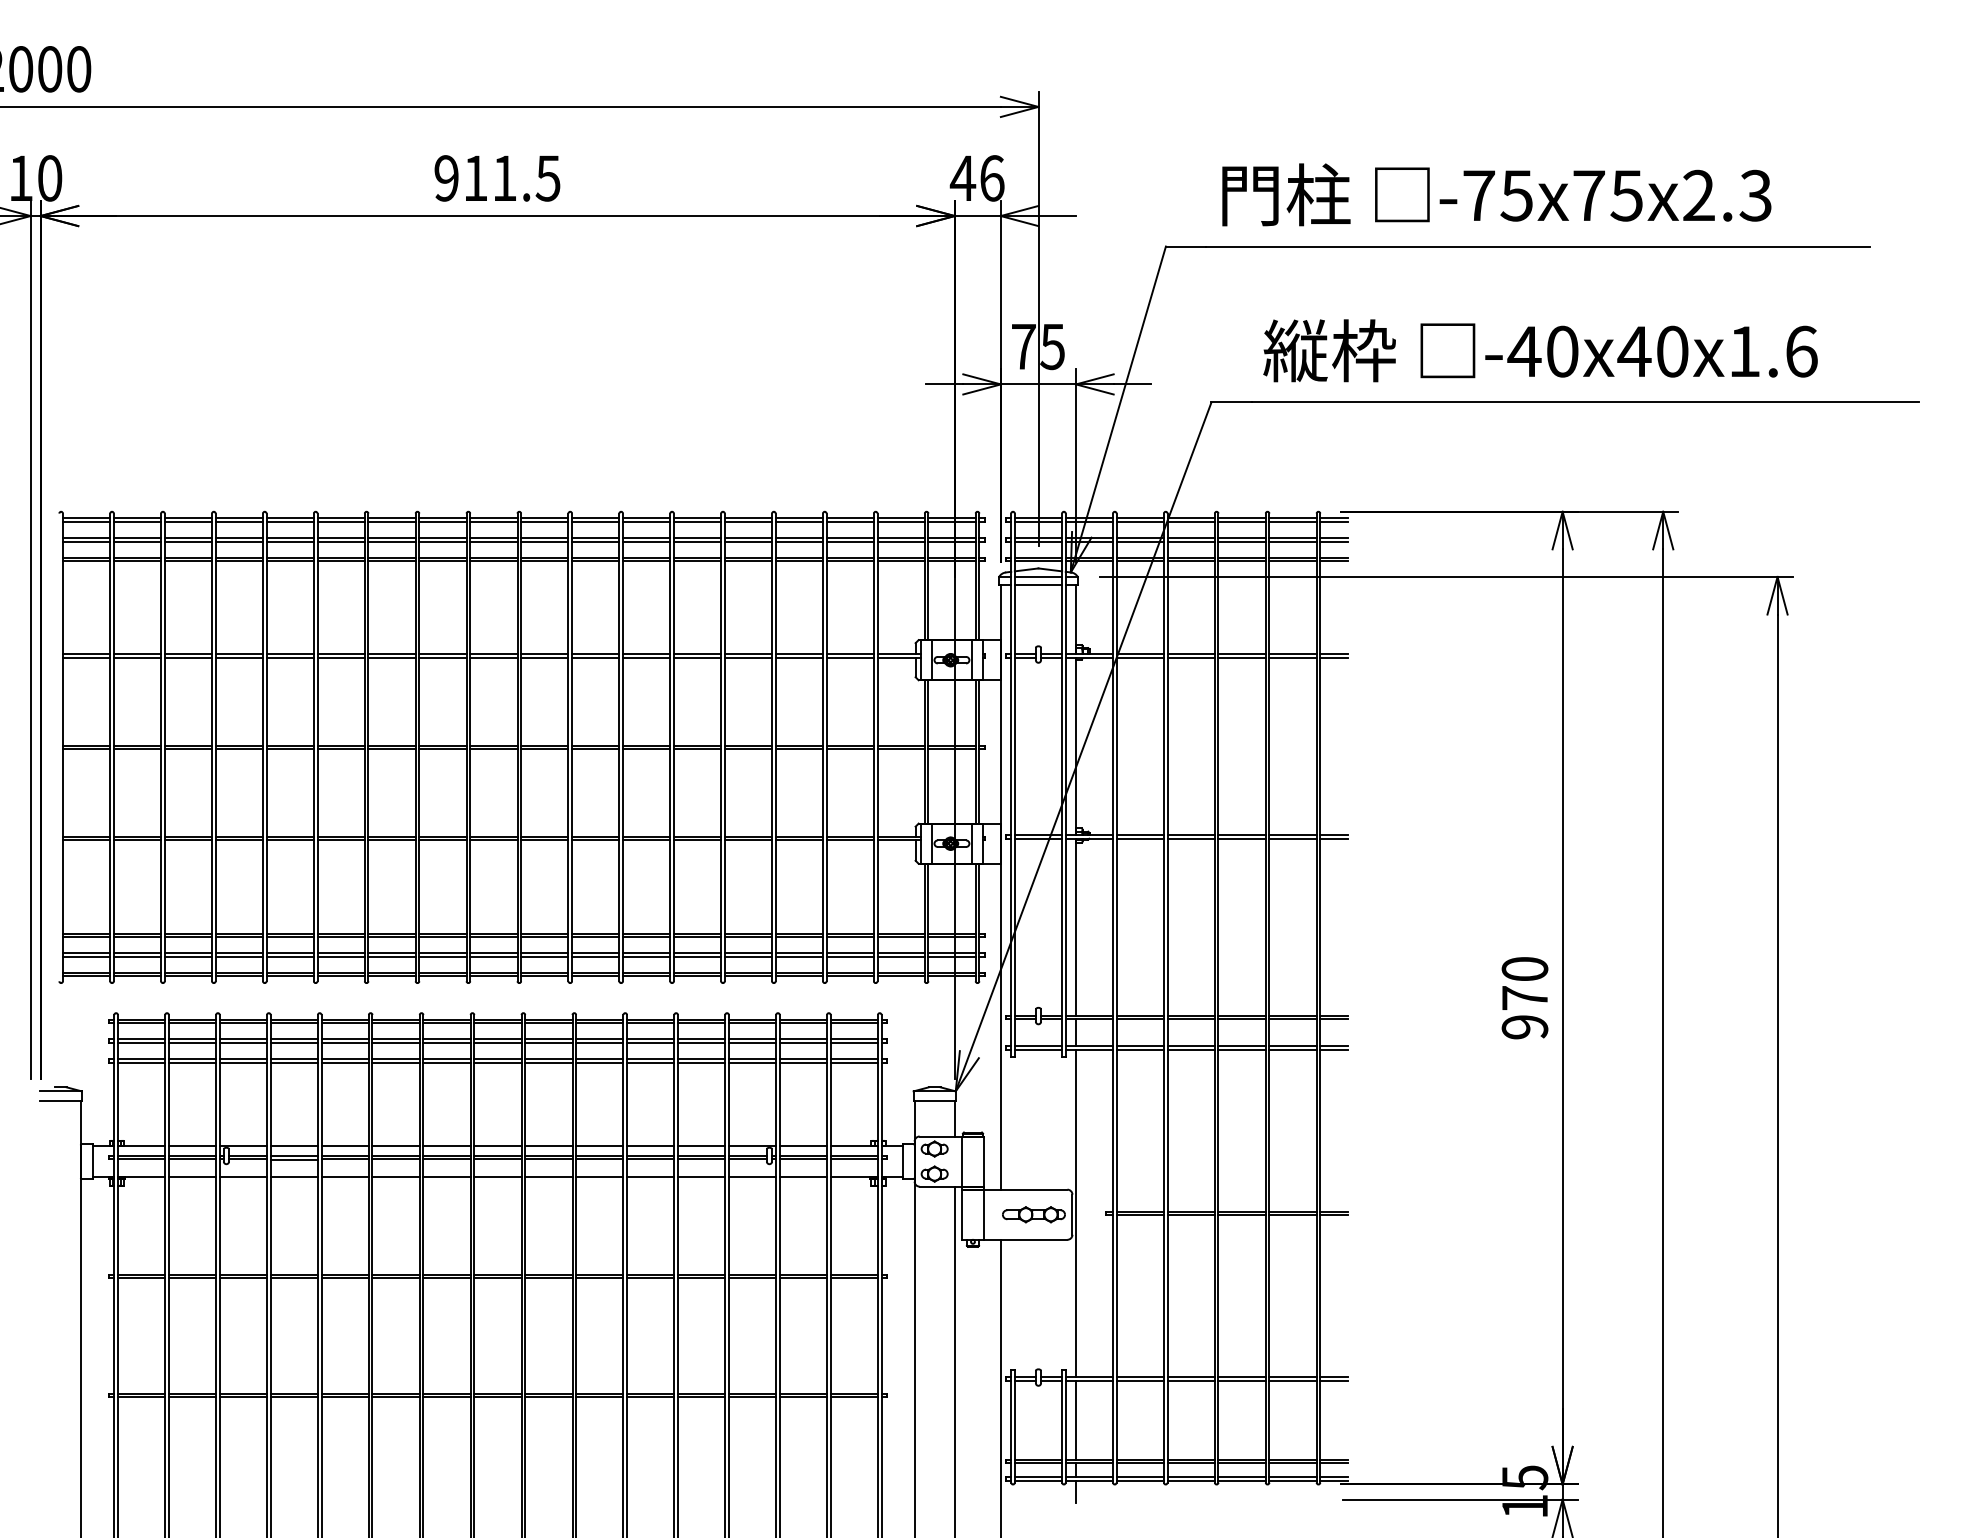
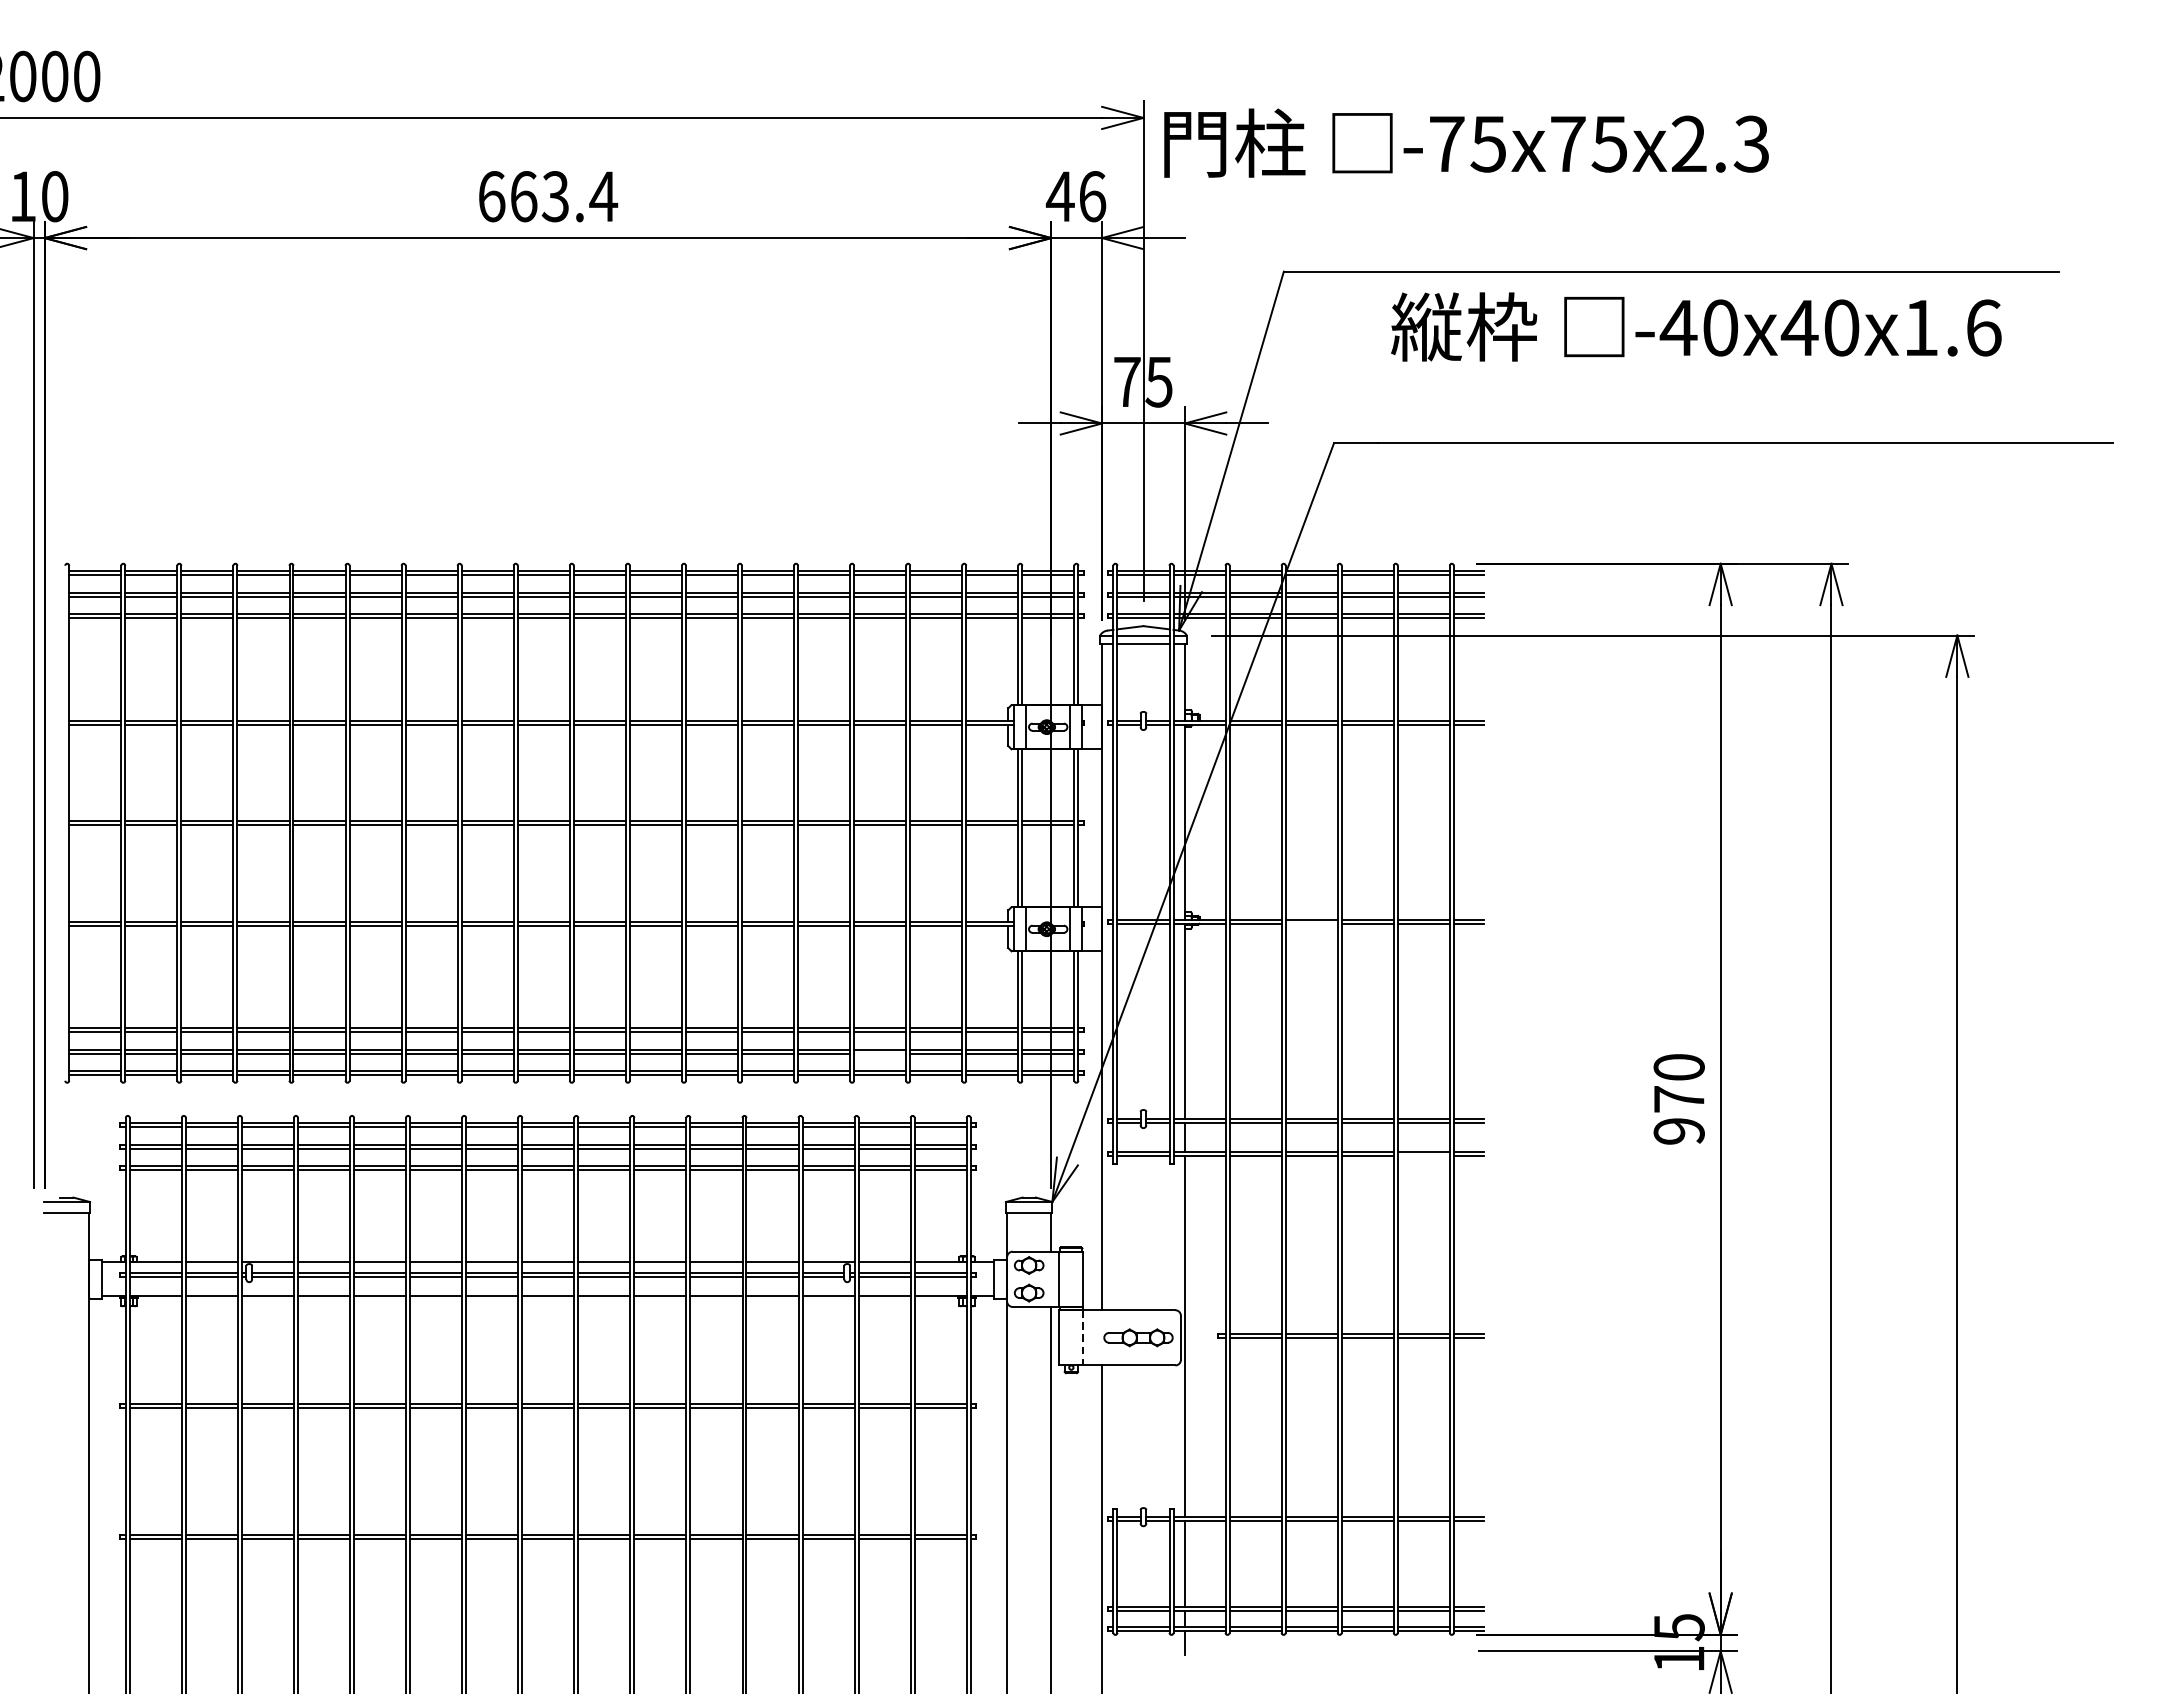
text: (497, 178) -> (547, 196), 911.5 -> 663.4
text: (1496, 194) -> (1466, 142), moved
text: (1540, 350) -> (1696, 326), moved
line: (1190, 838) -> (1310, 923), removed
line: (798, 956) -> (879, 1053), removed
line: (1292, 1049) -> (1423, 1155), removed
line: (983, 1215) -> (1082, 1338), solid -> dashed

